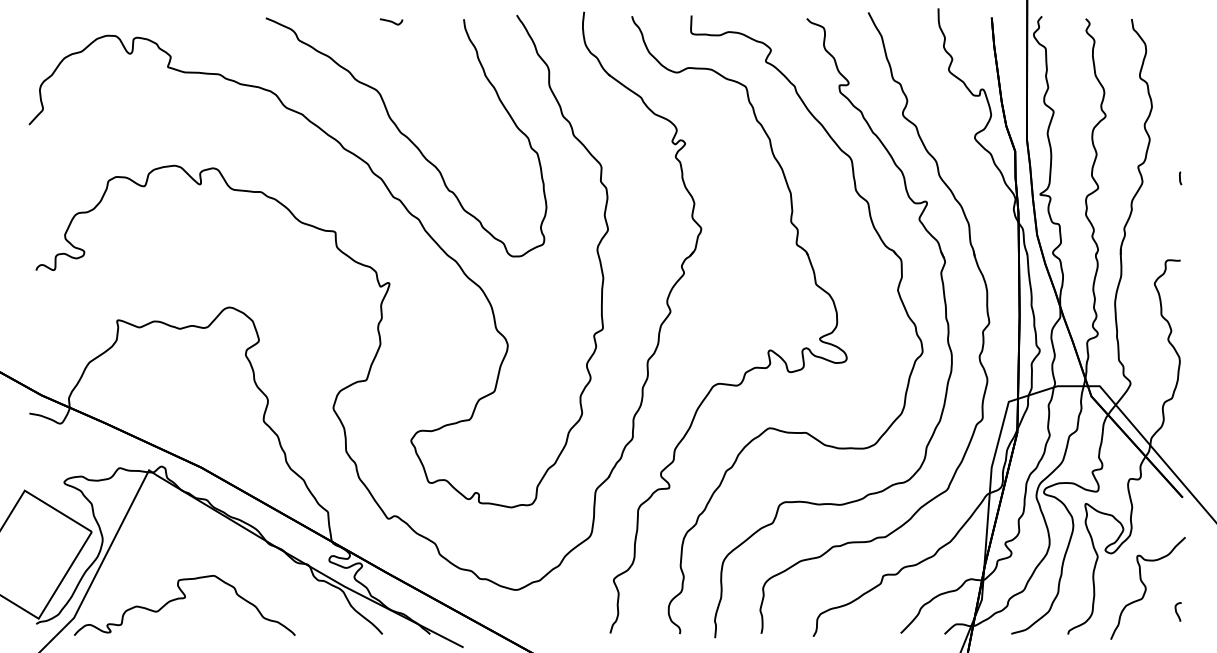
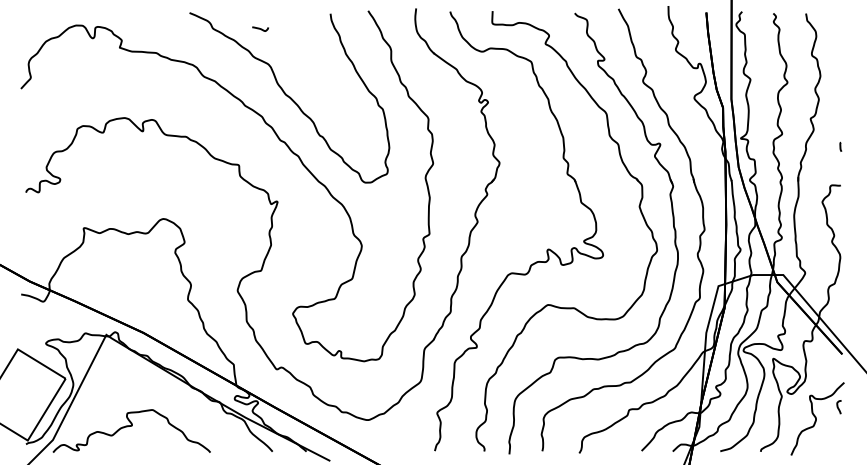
curve: (391, 21) -> (260, 28), moved
curve: (1180, 178) -> (840, 147), moved
curve: (1176, 611) -> (837, 406), moved

